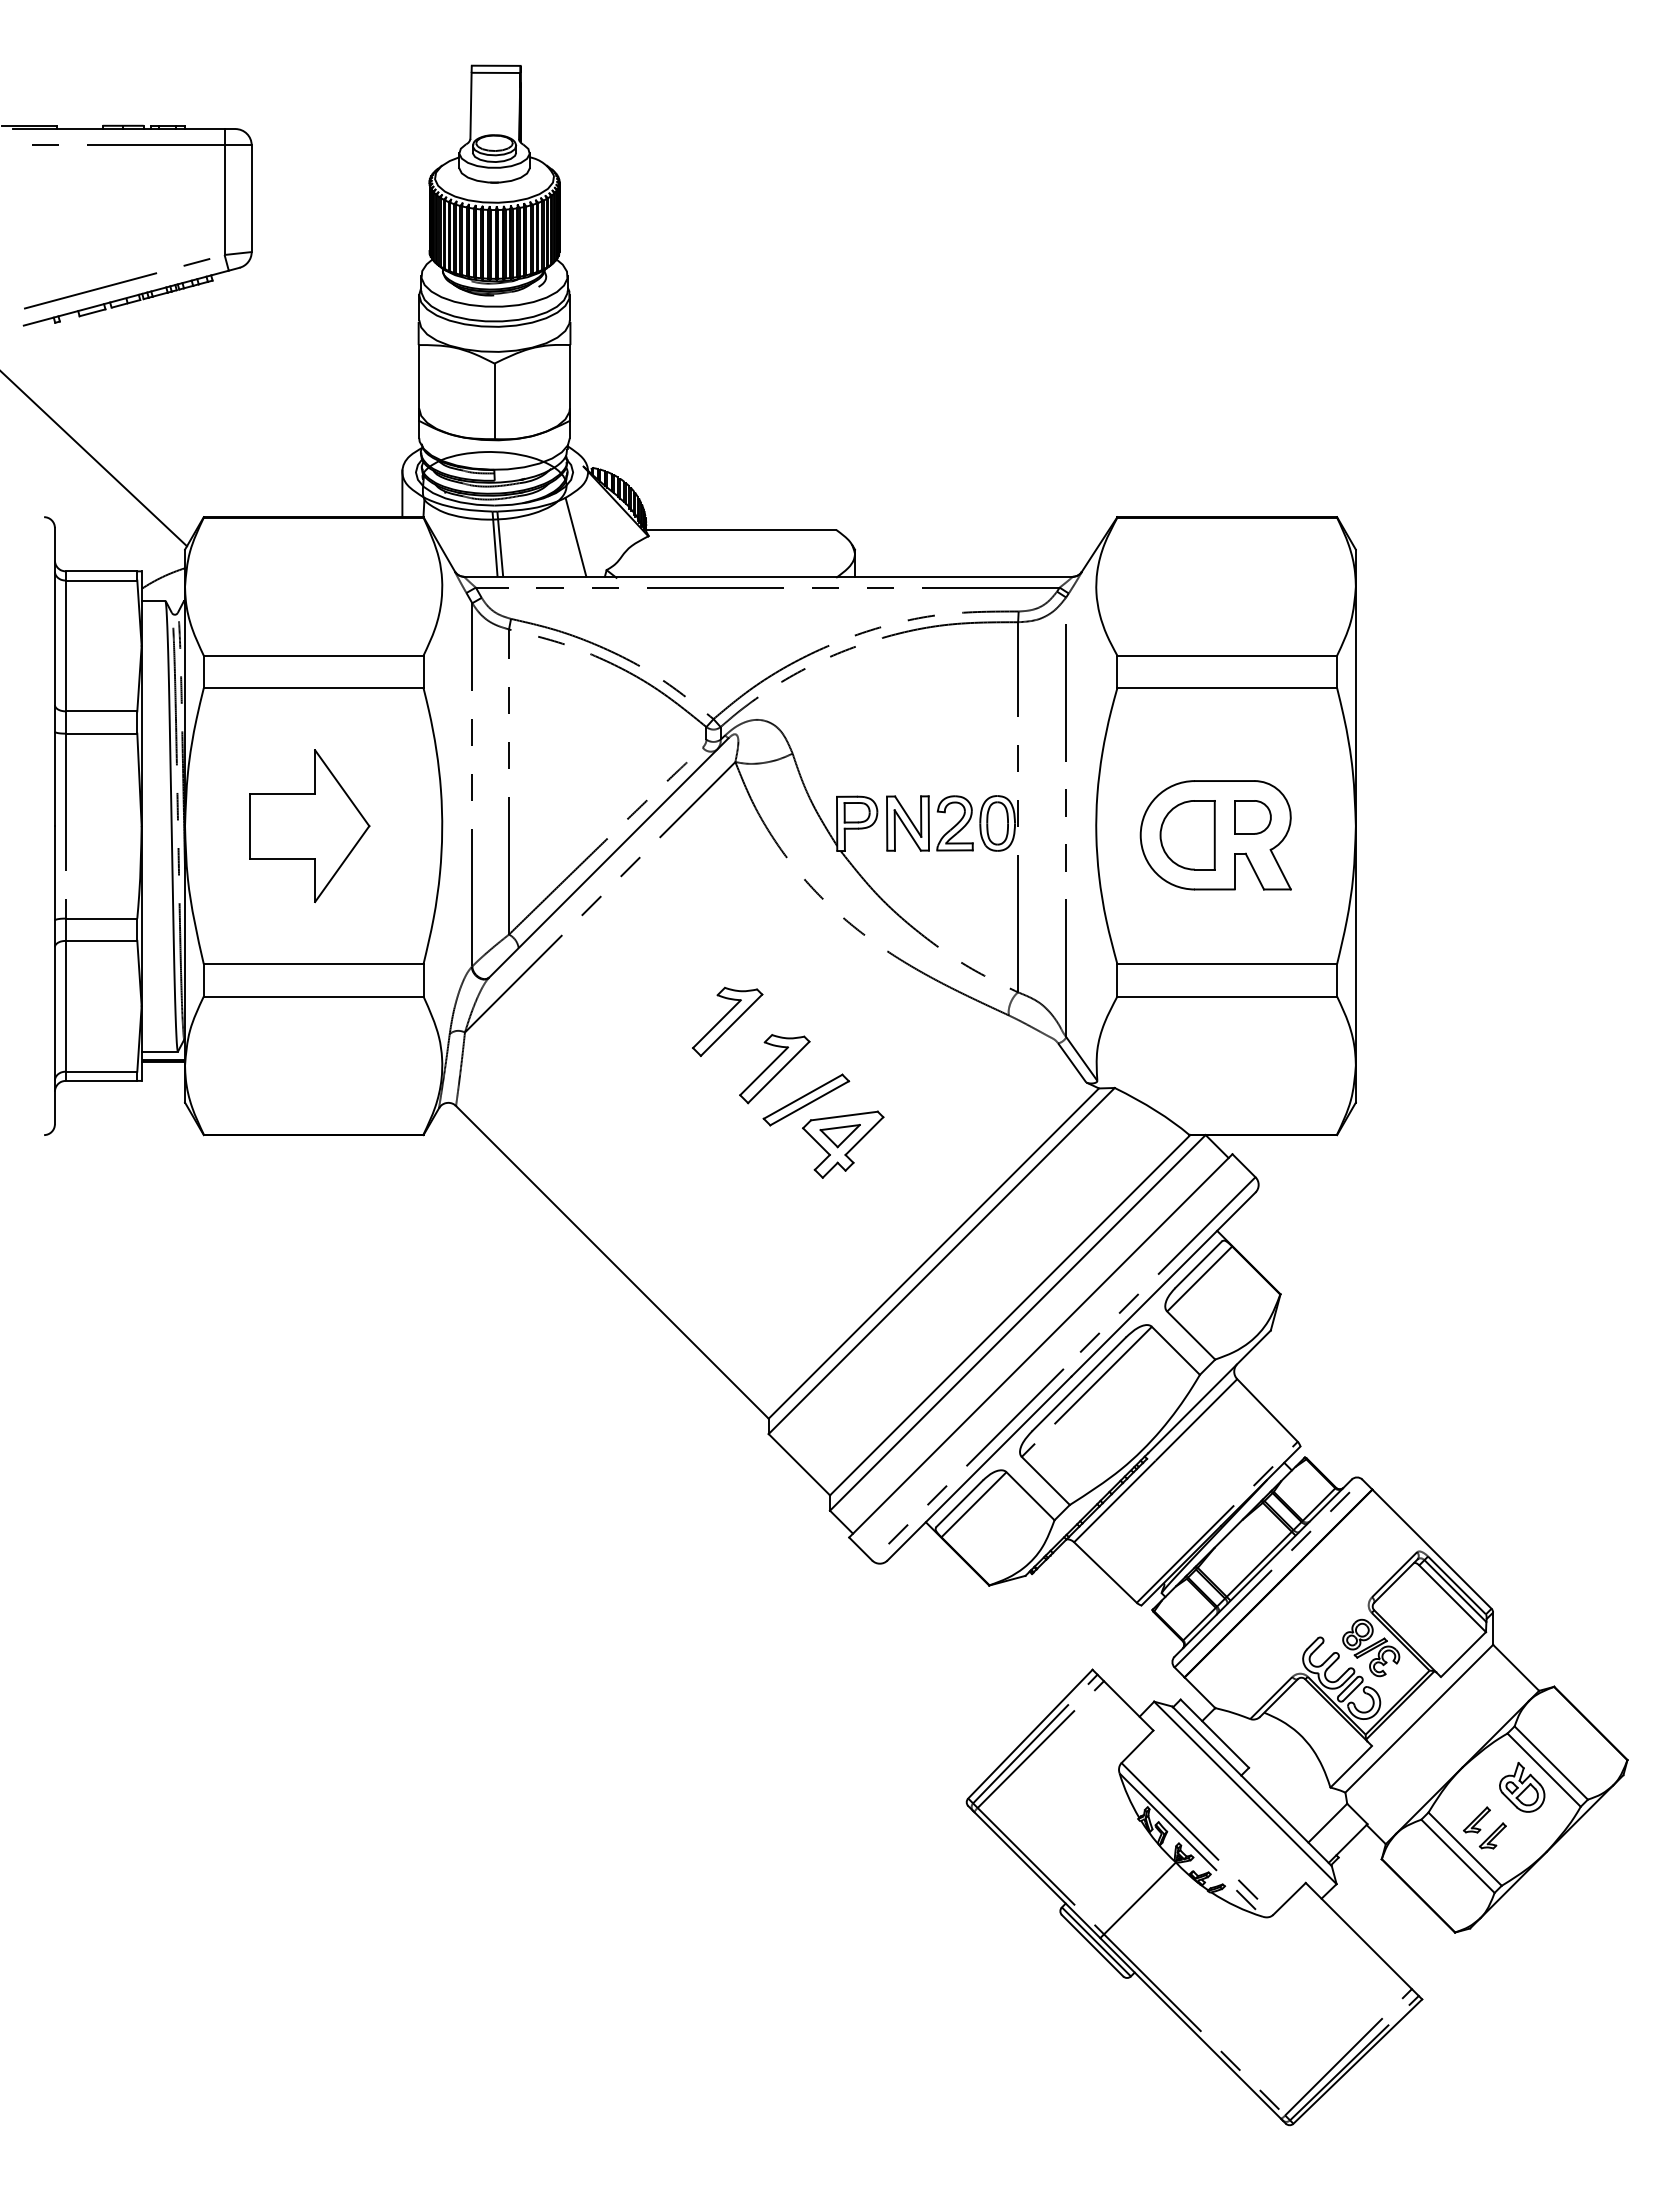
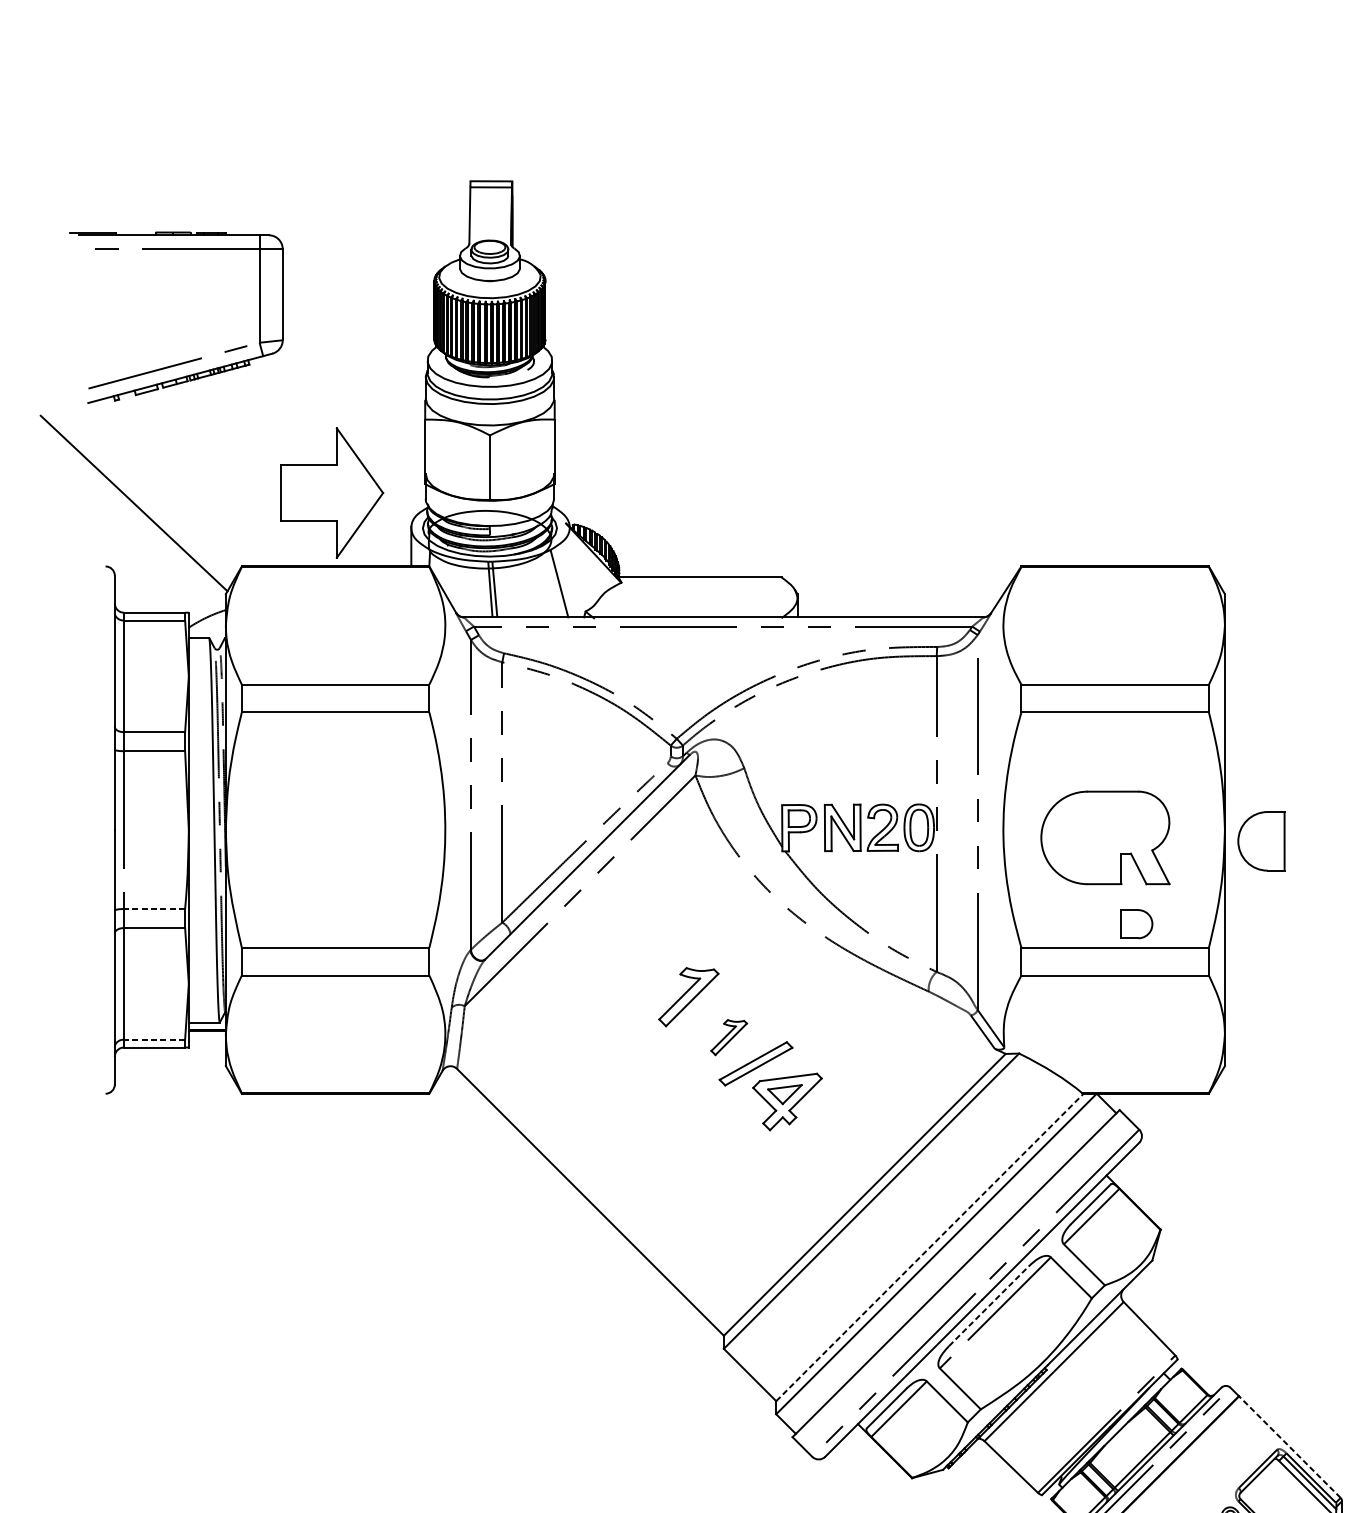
part: (1252, 817) -> (1136, 924), moved
part: (309, 826) -> (332, 493), moved
part: (1187, 835) -> (1261, 841), moved
line: (101, 918) -> (154, 908), solid -> dashed
part: (774, 1069) -> (728, 1037), size x0.6
line: (101, 1071) -> (154, 1039), solid -> dashed
line: (1010, 1315) -> (930, 1247), solid -> dashed
line: (1079, 1384) -> (989, 1306), solid -> dashed
line: (1431, 1548) -> (1289, 1446), solid -> dashed

